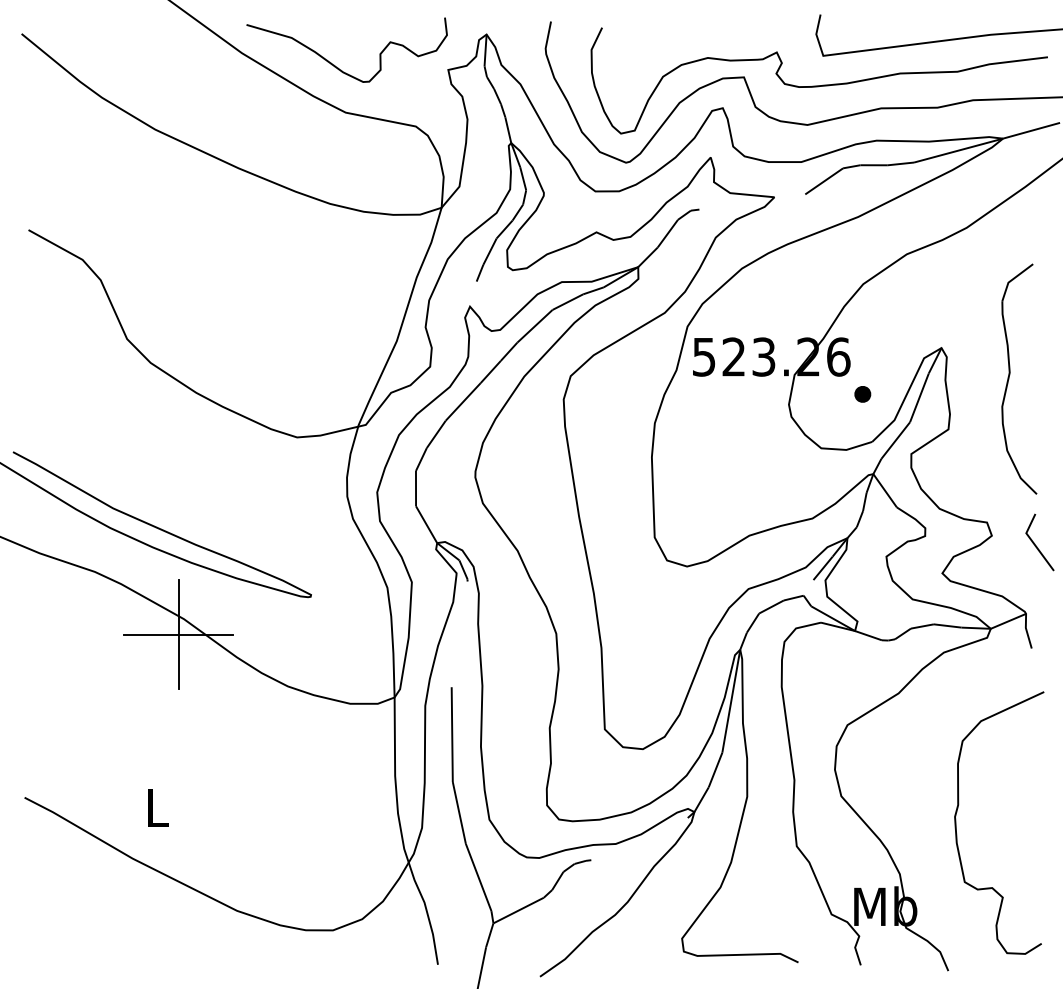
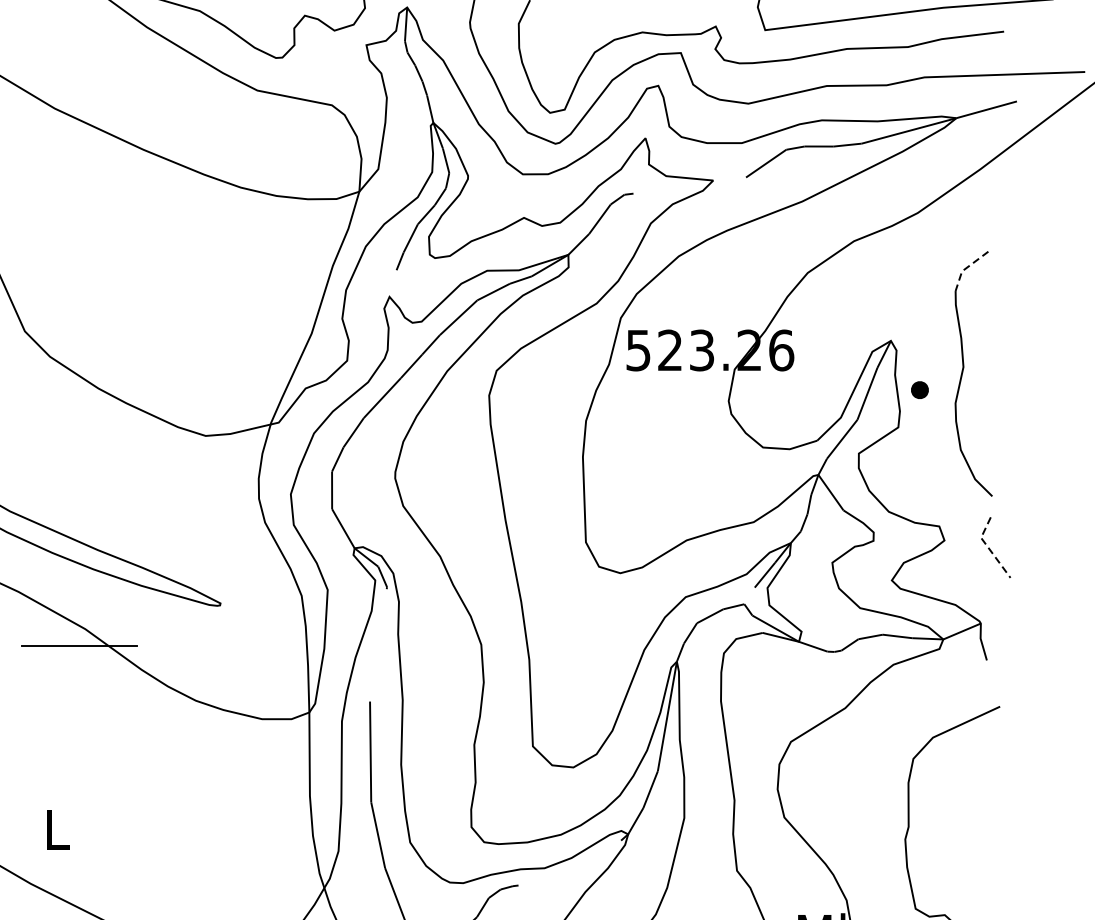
line: (1012, 279) -> (966, 267), solid -> dashed
part: (862, 394) -> (919, 390), moved
line: (1033, 542) -> (988, 547), solid -> dashed
line: (178, 634) -> (79, 645), removed

